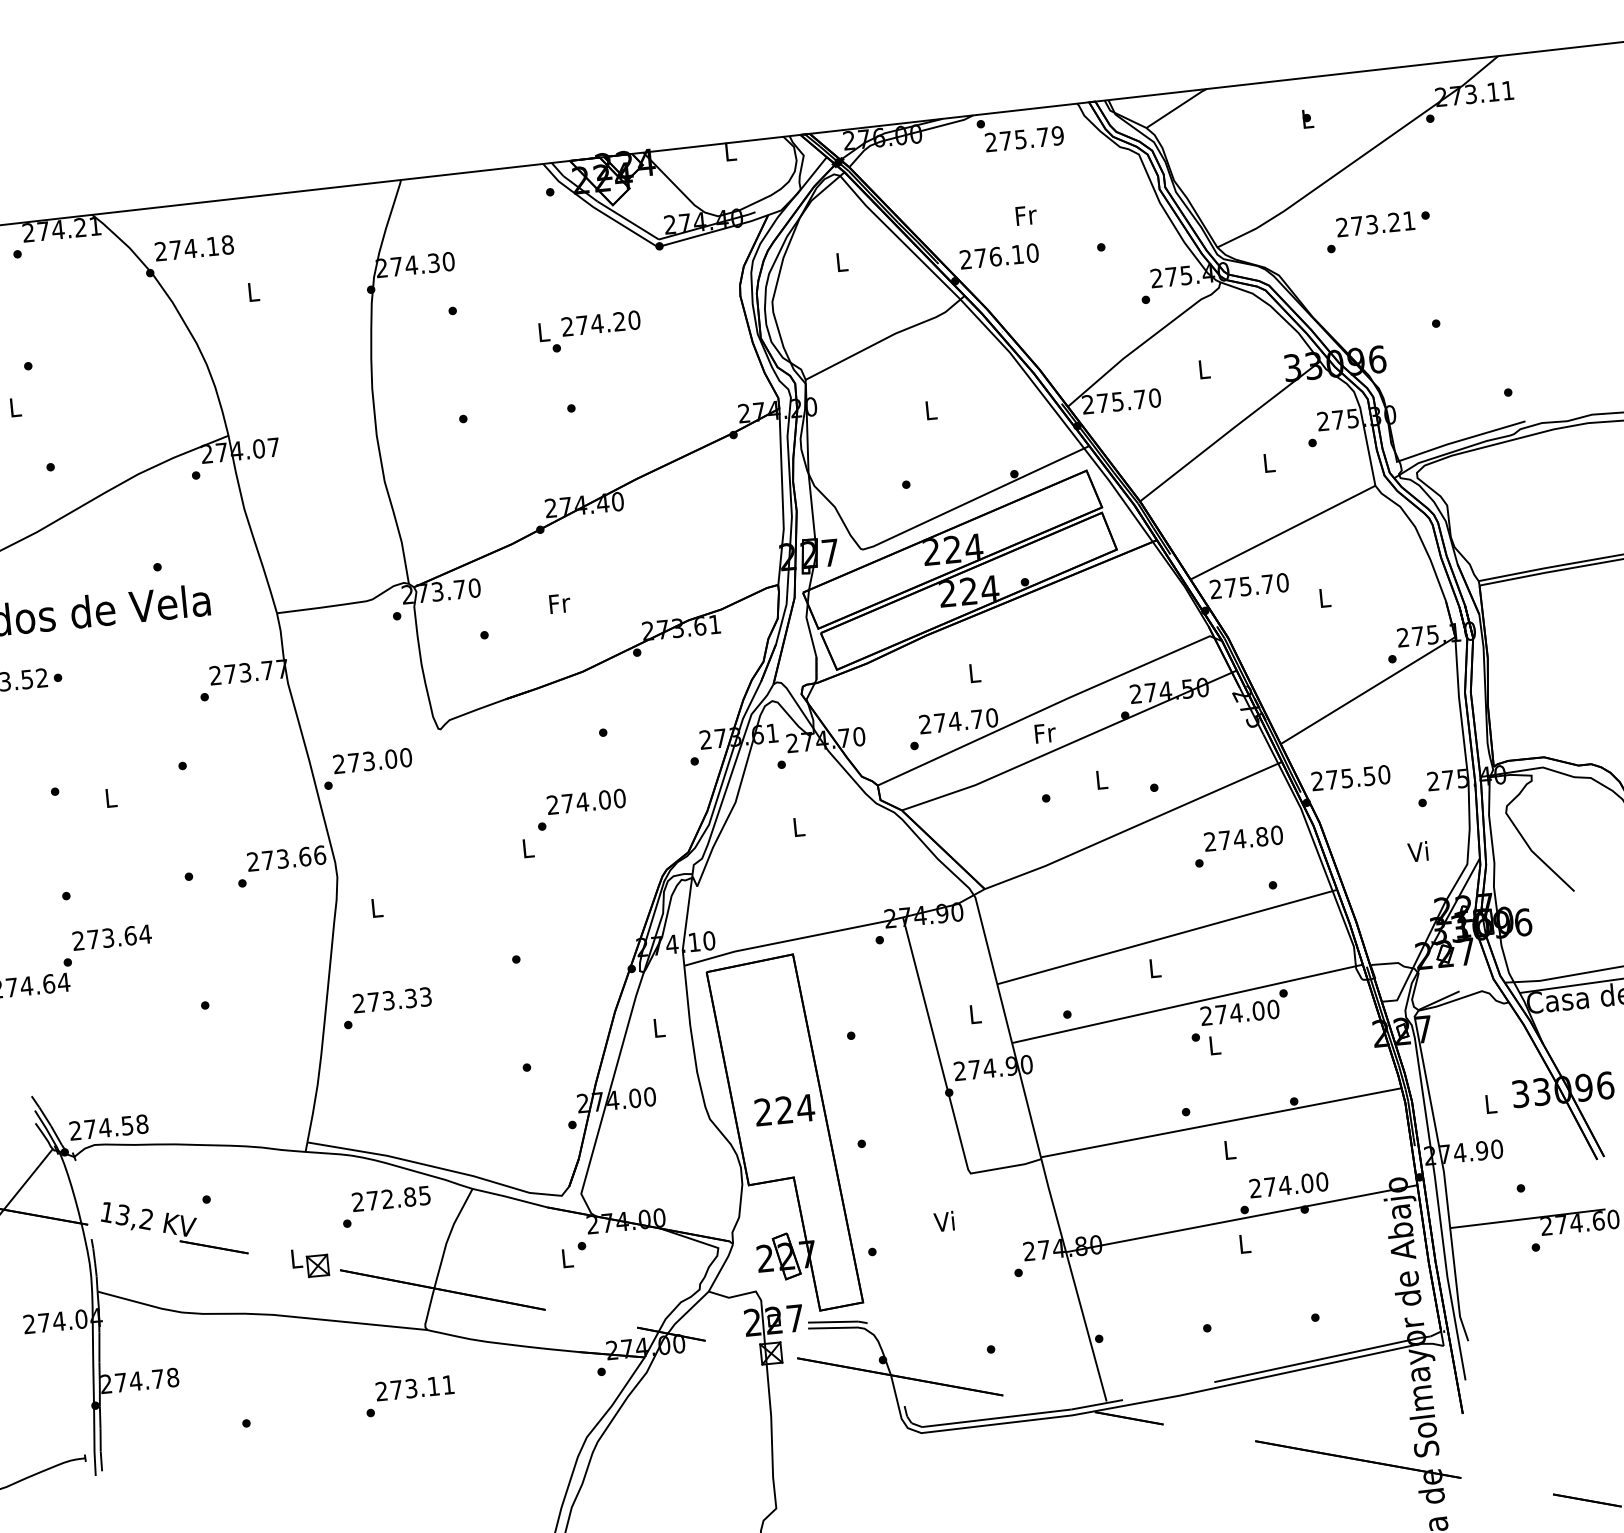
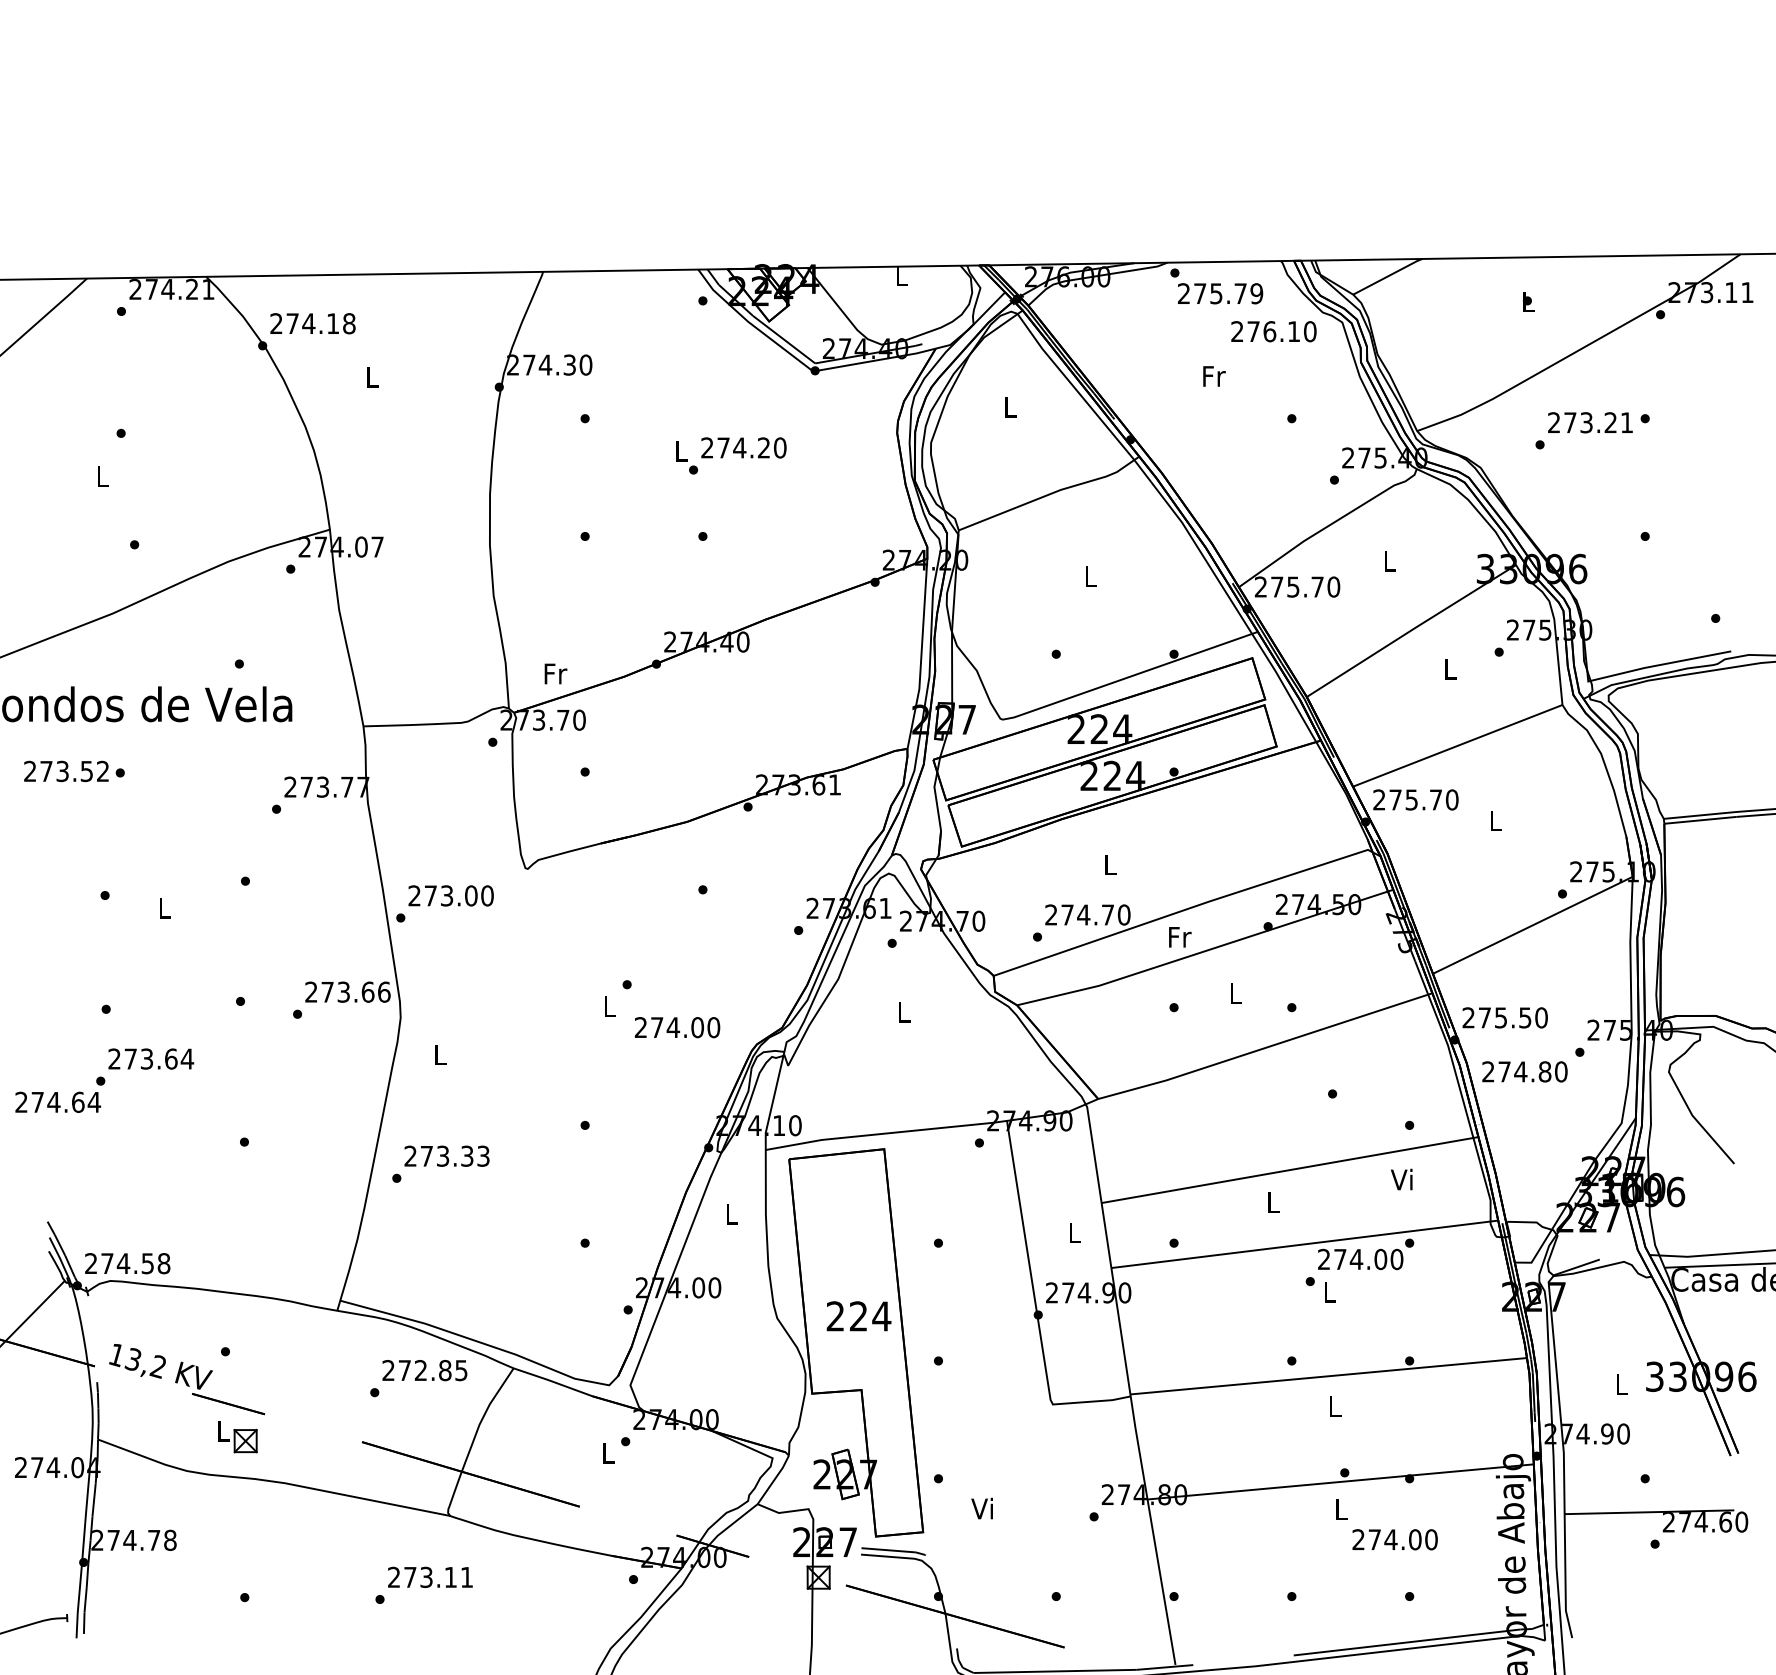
text: (998, 256) -> (1273, 331), moved
text: (559, 603) -> (555, 673), moved
text: (586, 801) -> (677, 1027), moved
text: (1243, 838) -> (1524, 1071), moved
text: (1417, 851) -> (1401, 1179), moved
text: (1288, 1185) -> (1394, 1539), moved
text: (943, 1221) -> (981, 1508), moved
part: (310, 1263) -> (237, 1437), moved

